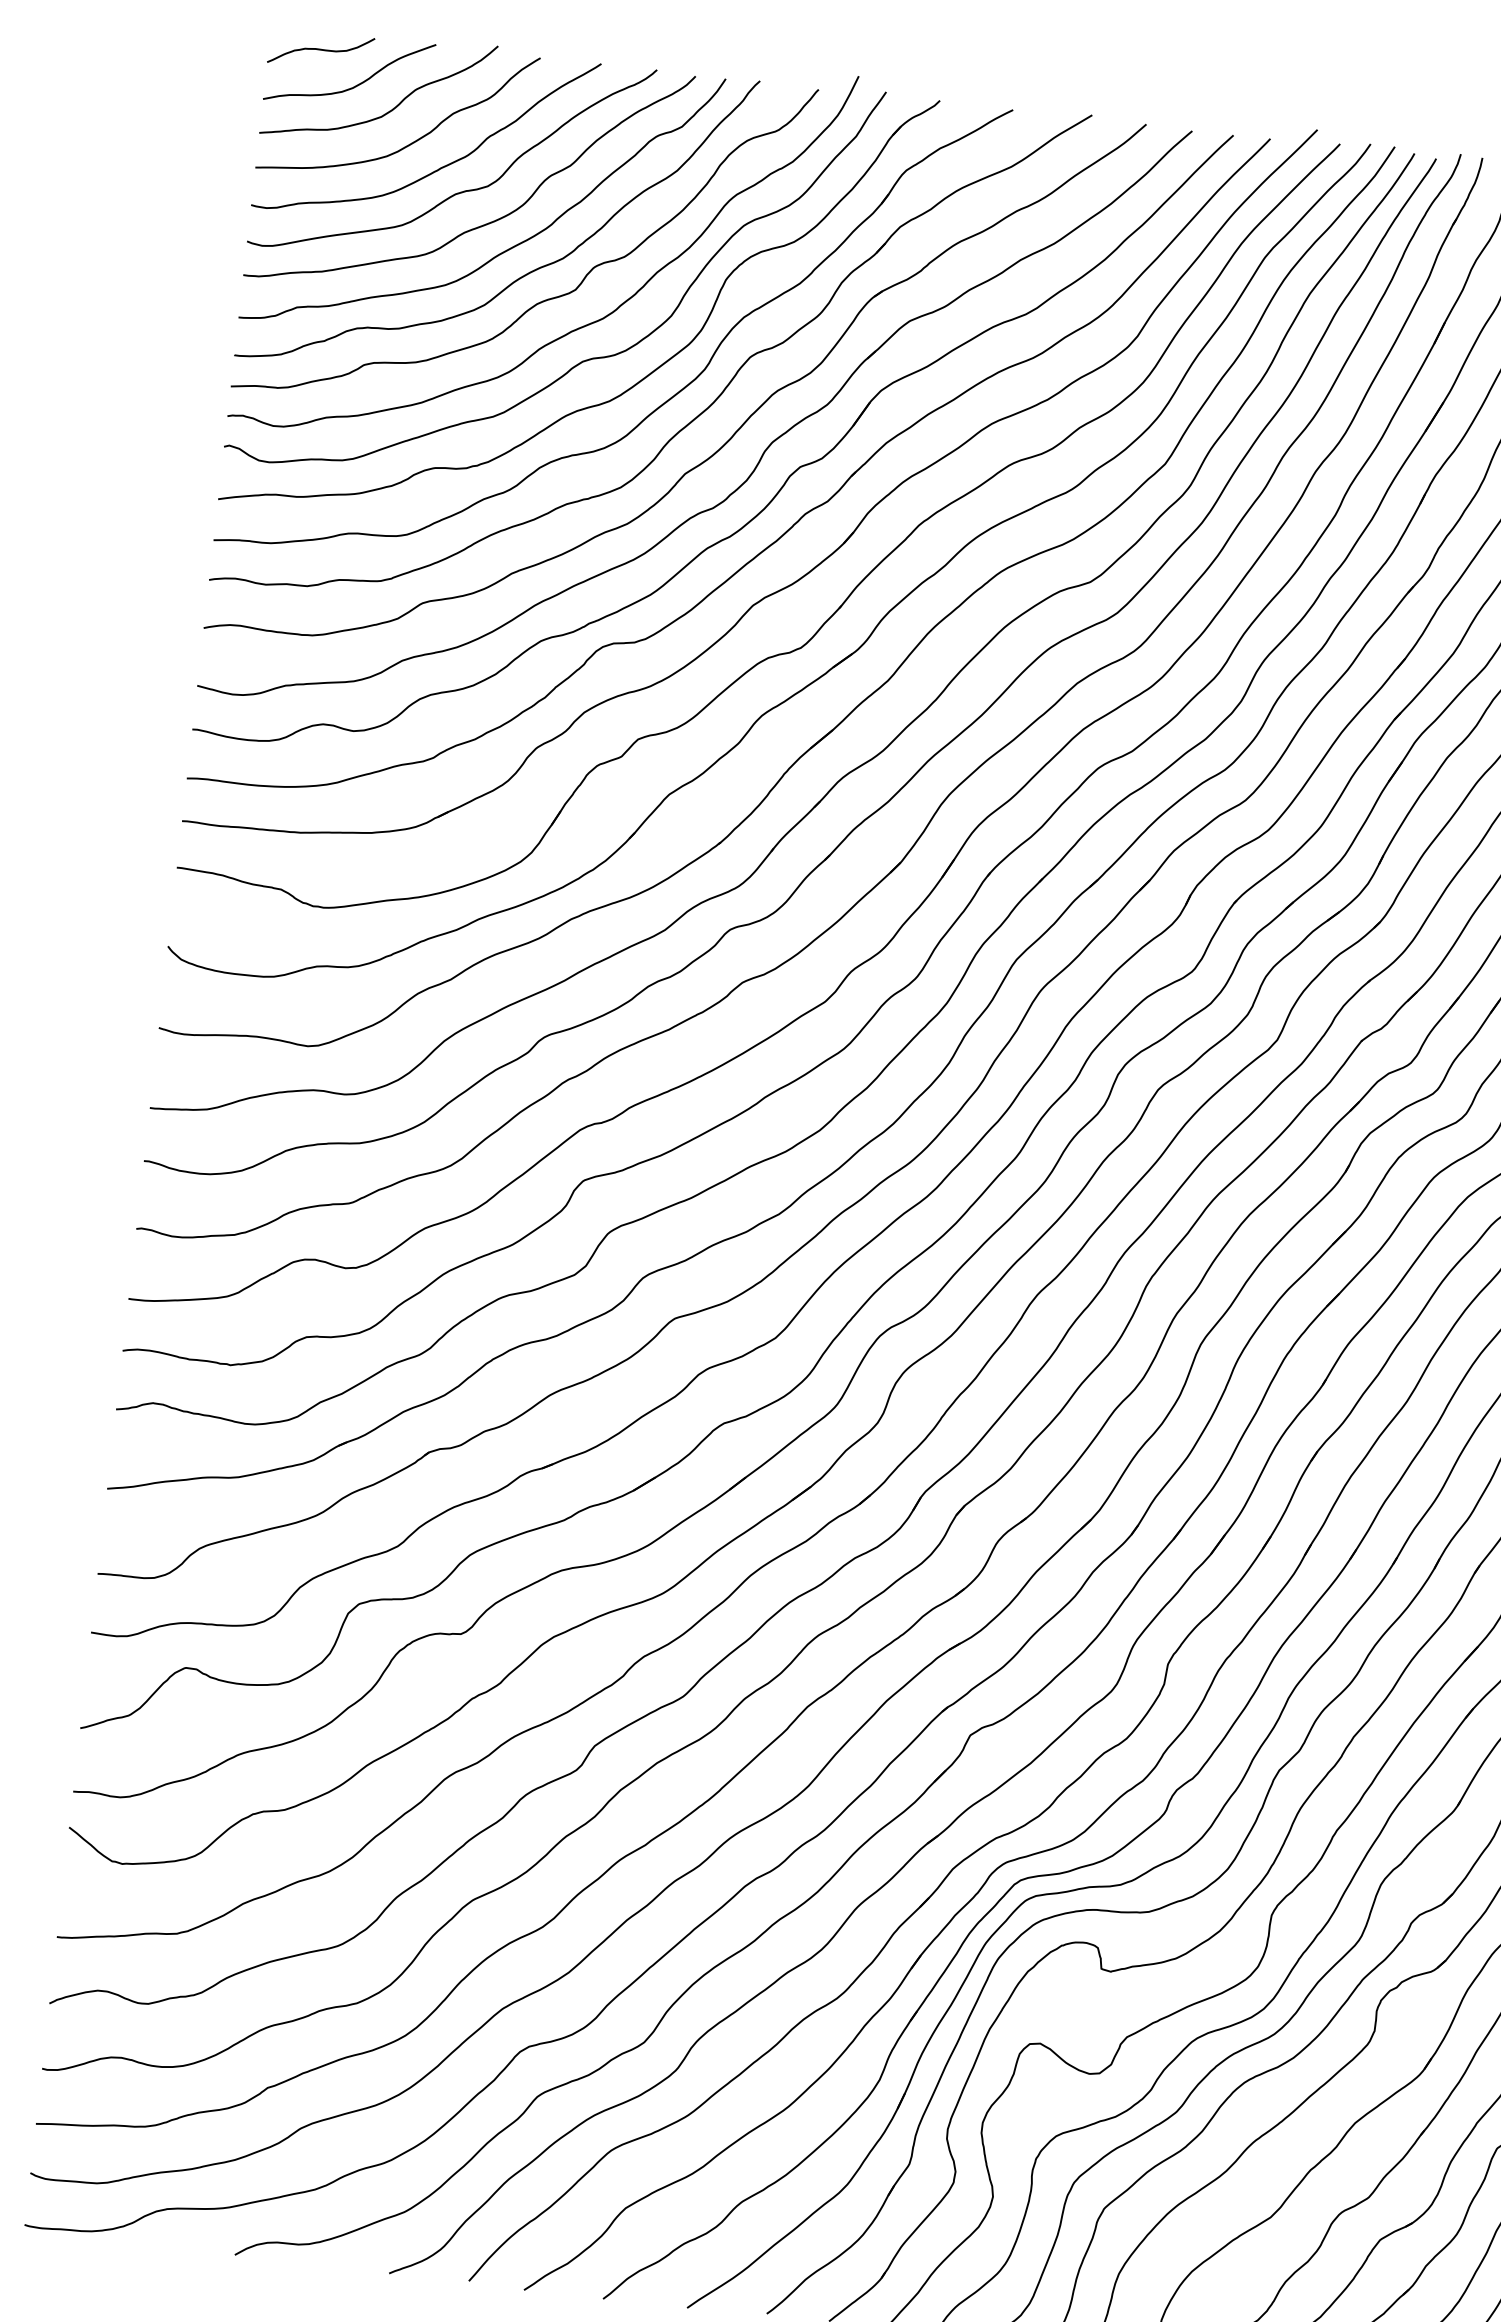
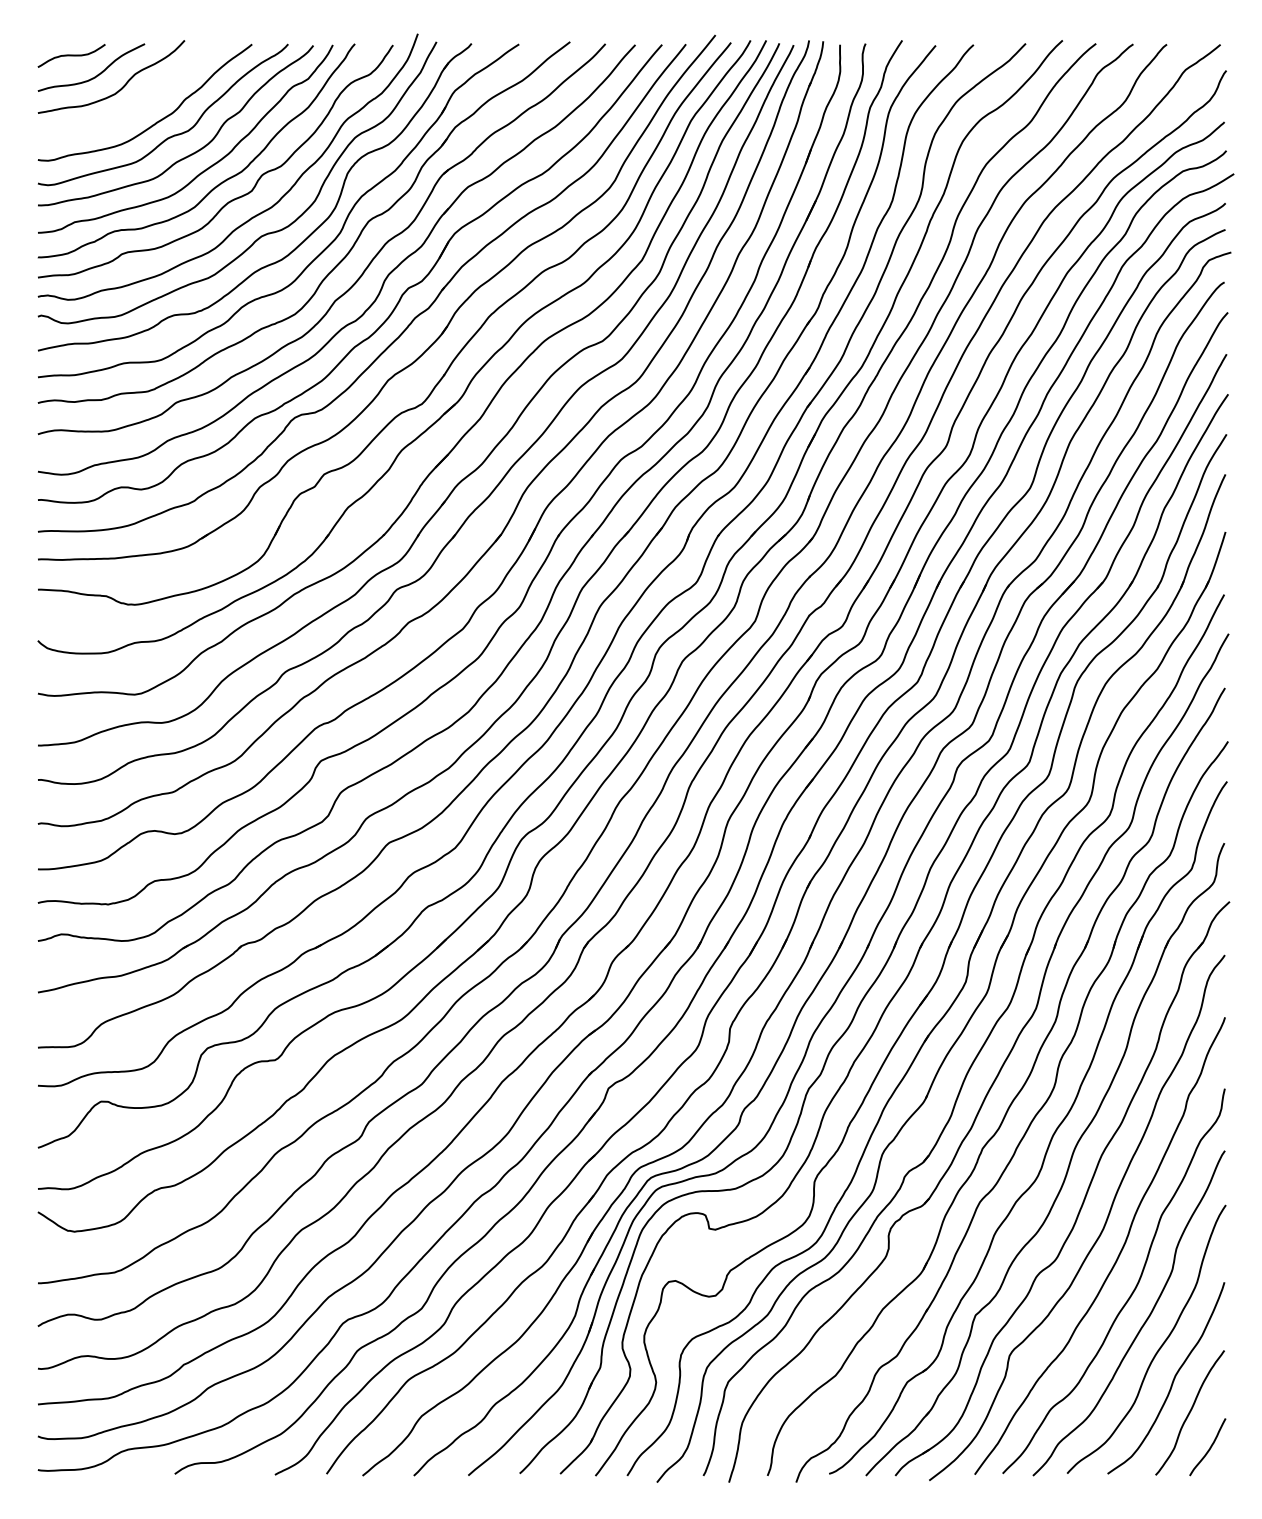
curve: (412, 141) -> (136, 107), removed

